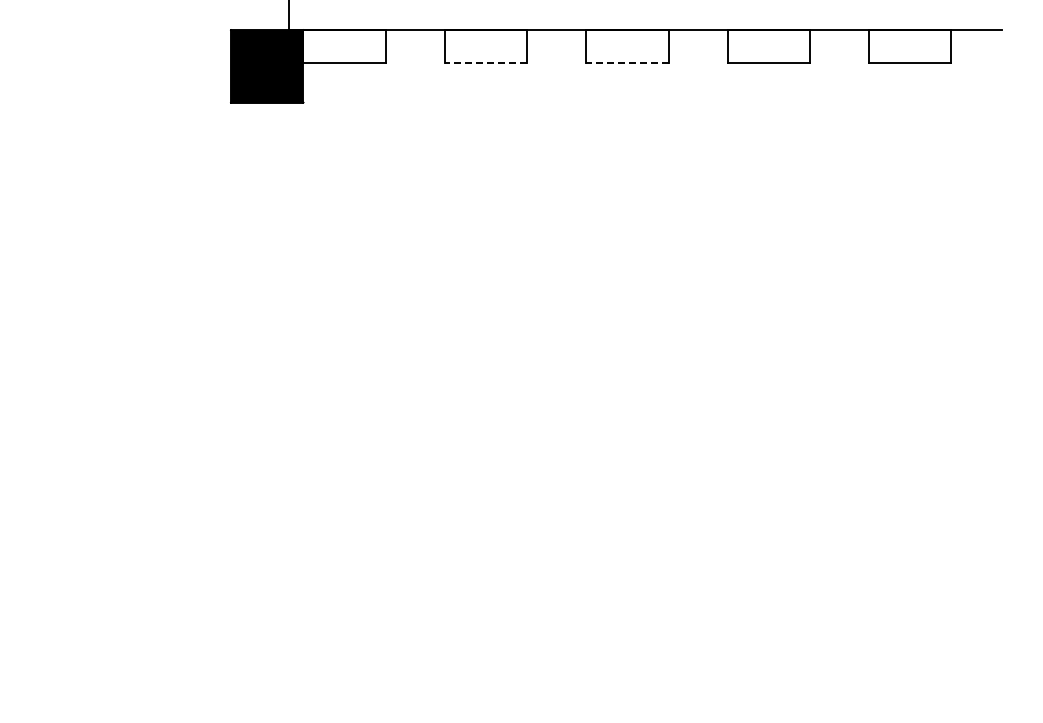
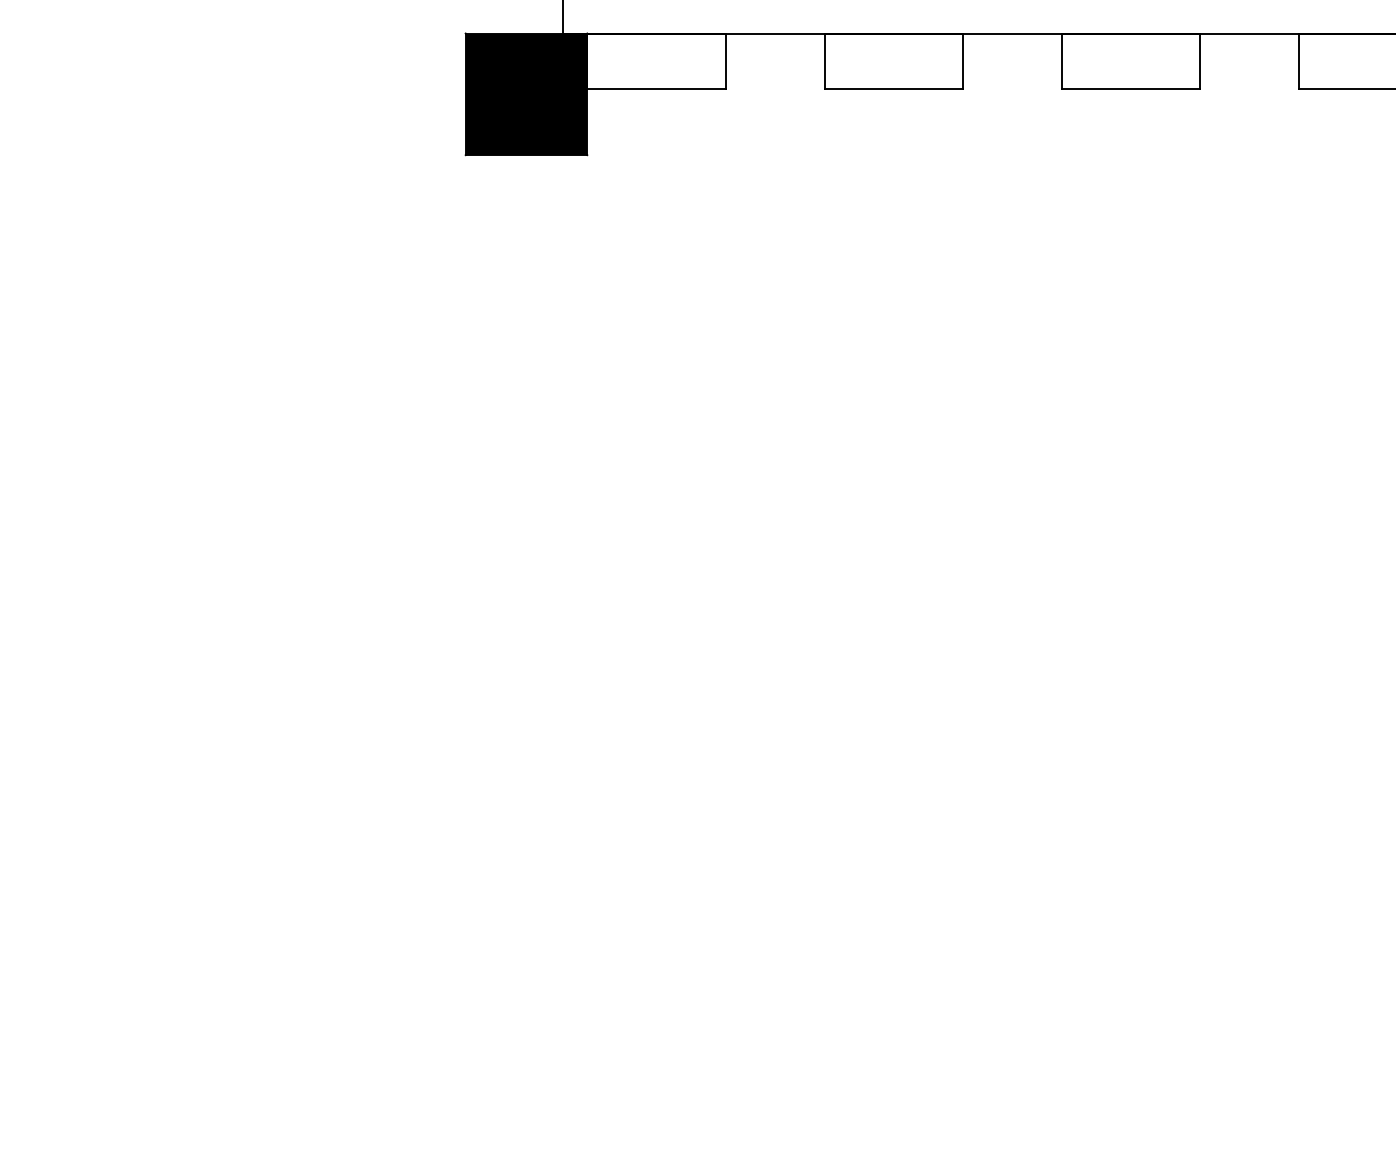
line: (485, 63) -> (892, 89), dashed -> solid
line: (626, 63) -> (1129, 89), dashed -> solid

